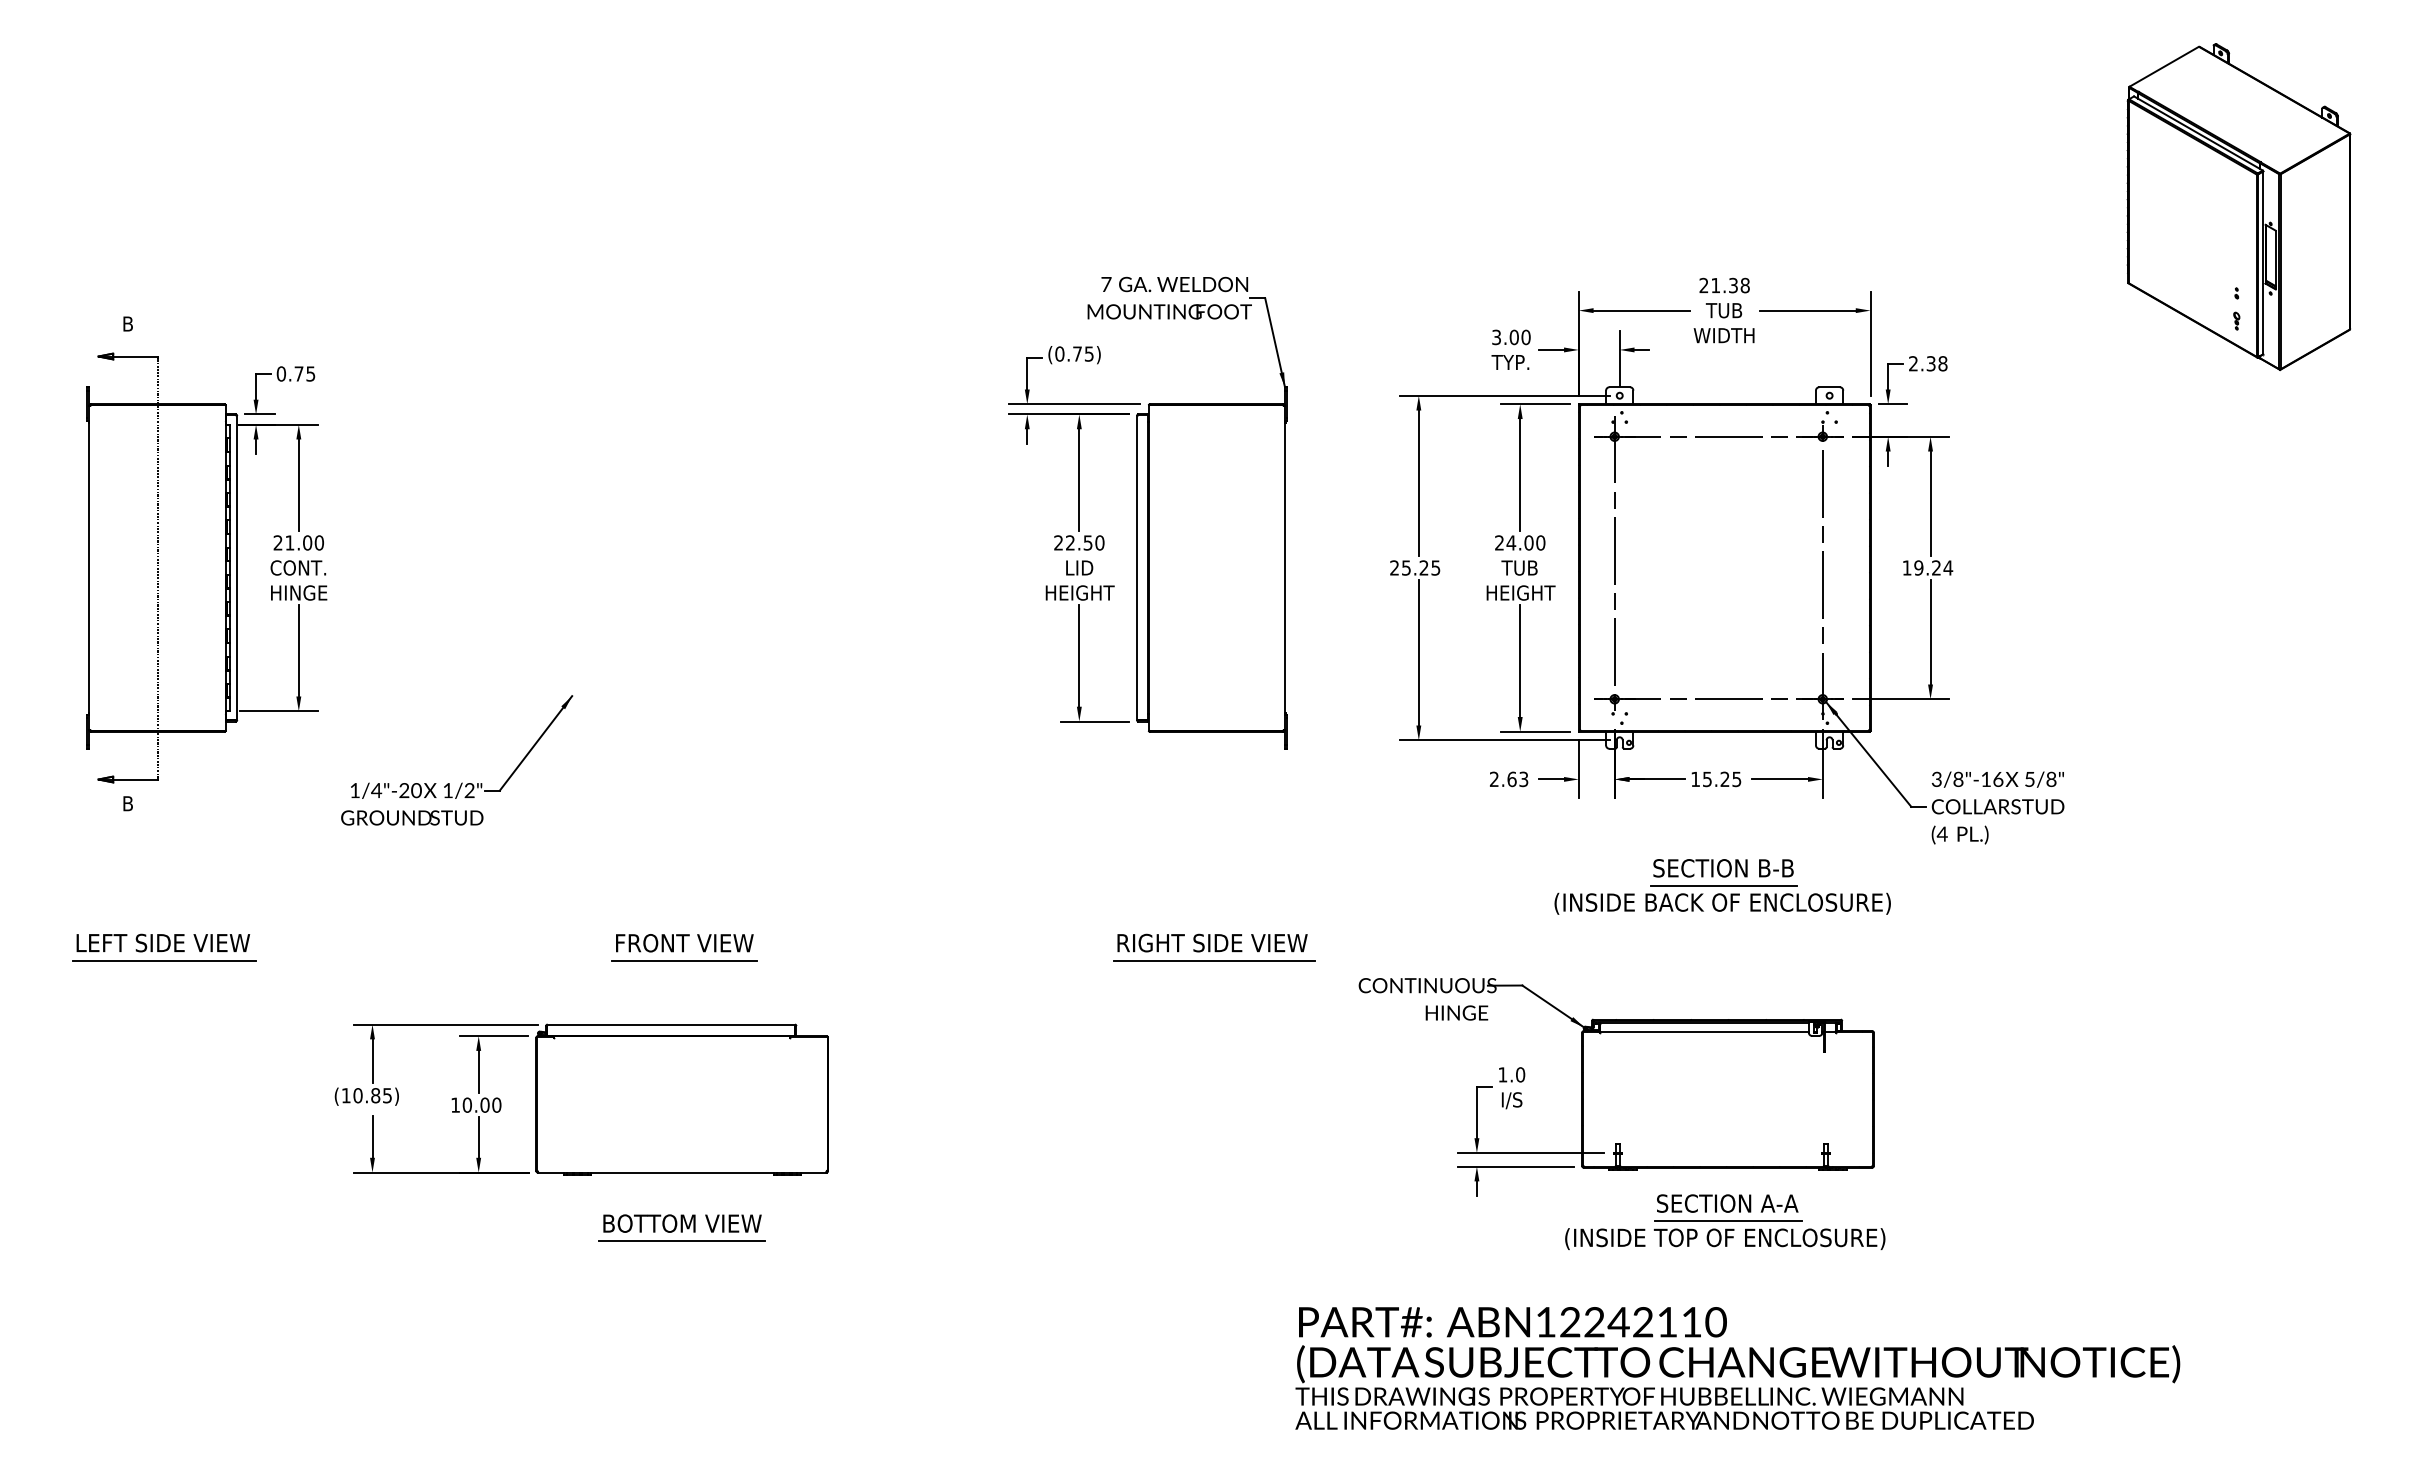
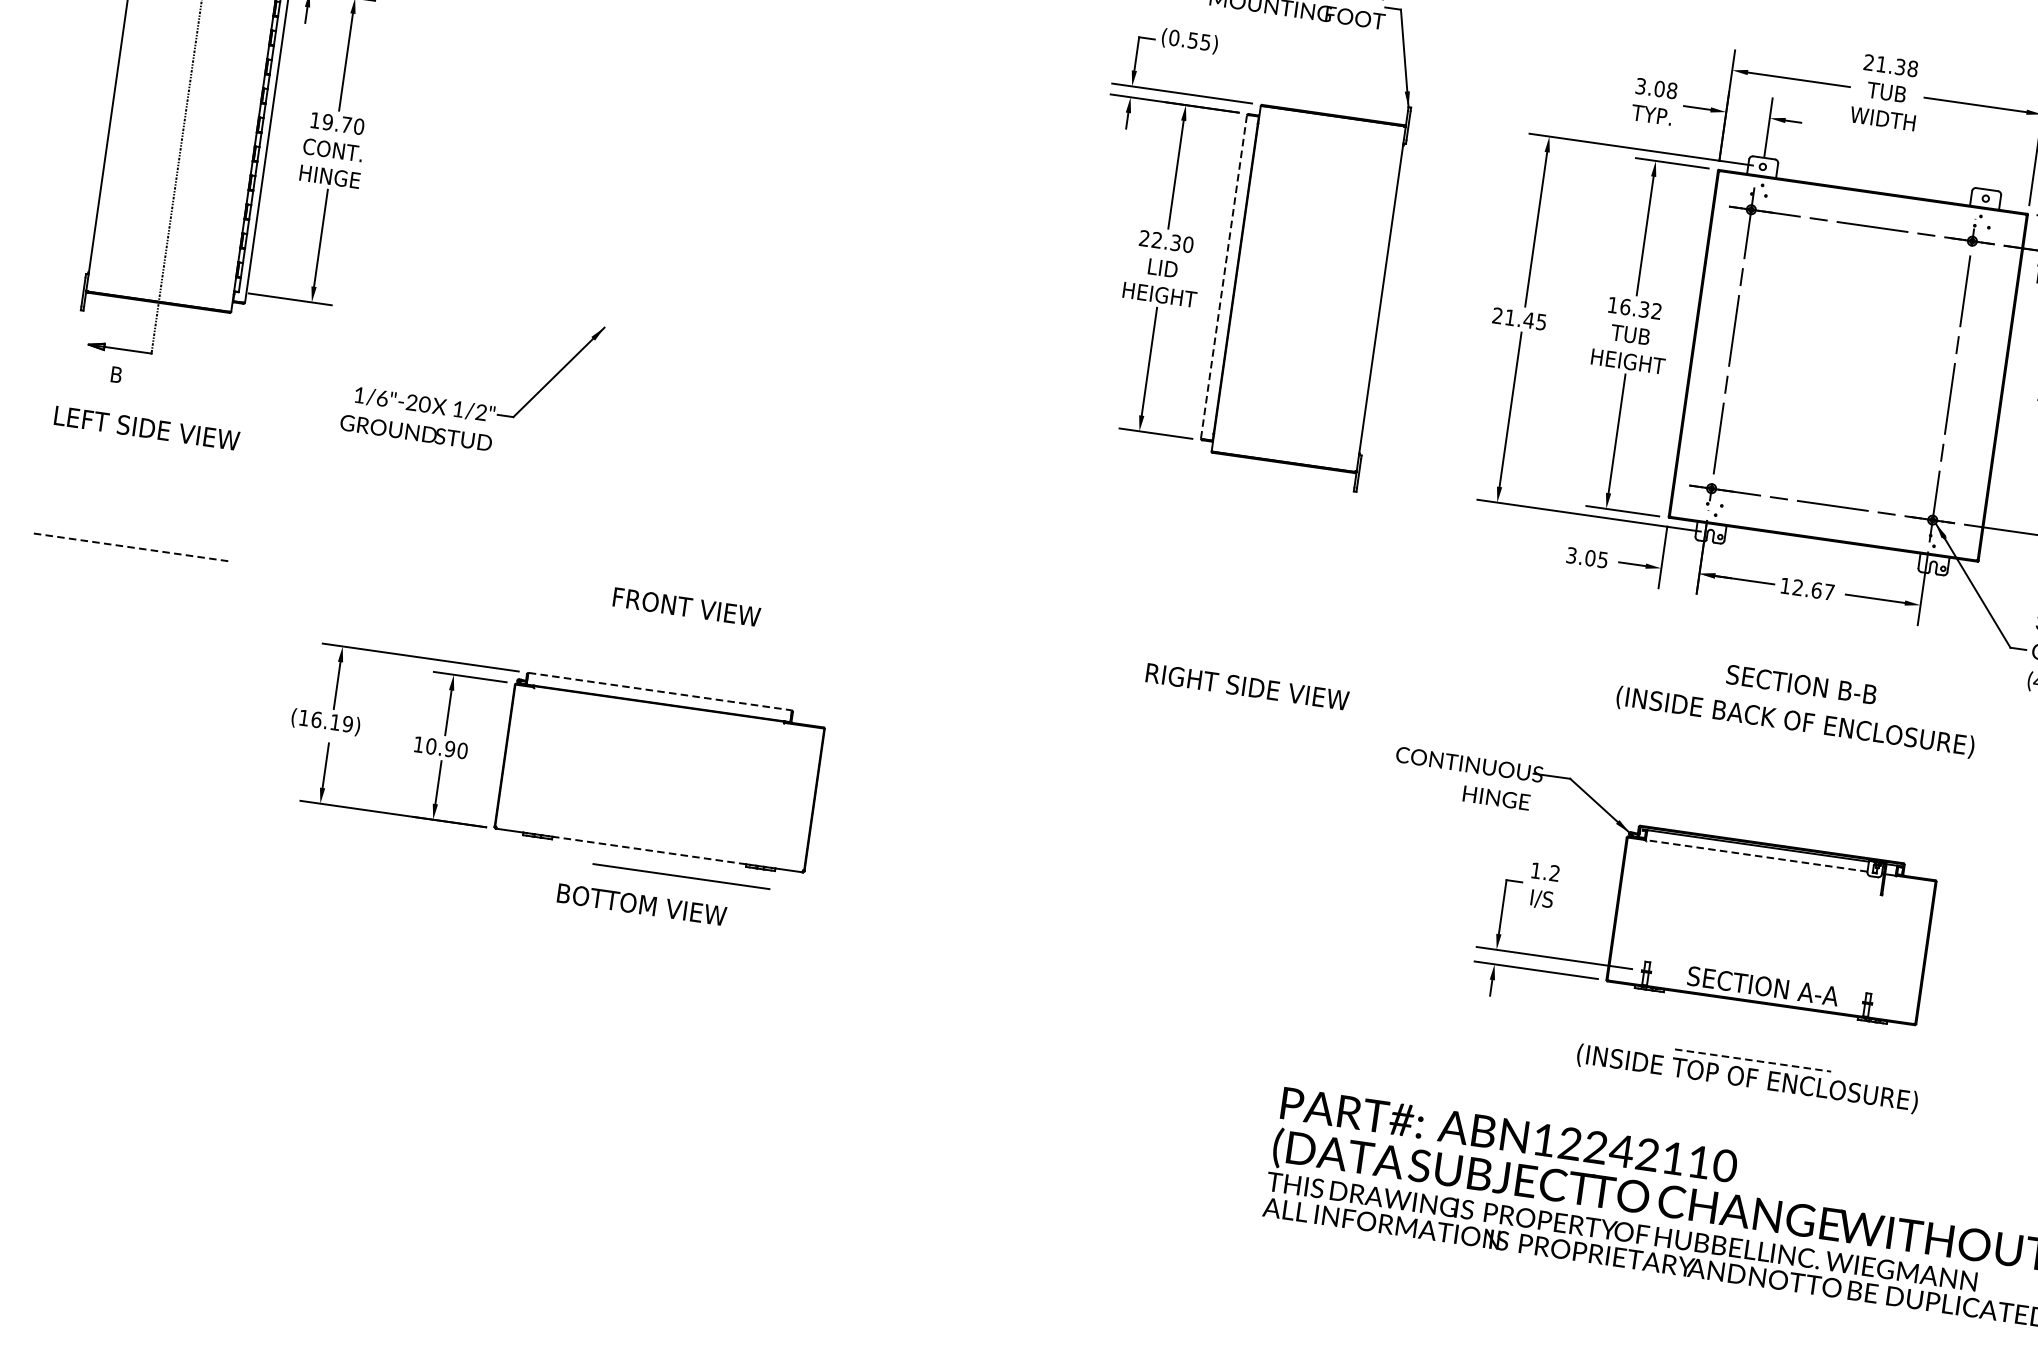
text: (1525, 337) -> (1671, 90), 3.00 -> 3.08
text: (1077, 353) -> (1193, 40), (0.75) -> (0.55)
text: (292, 542) -> (330, 122), 21.00 -> 19.70
text: (1088, 542) -> (1176, 242), 22.50 -> 22.30
text: (1520, 542) -> (1635, 307), 24.00 -> 16.32
line: (1137, 567) -> (1224, 276), solid -> dashed
text: (1415, 567) -> (1519, 318), 25.25 -> 21.45
text: (1509, 779) -> (1587, 557), 2.63 -> 3.05
text: (1722, 779) -> (1814, 590), 15.25 -> 12.67
text: (376, 790) -> (382, 398), 1/4"-20 -> 1/6"-20
line: (1723, 886) -> (1798, 704), removed
text: (163, 942) -> (147, 427), moved
line: (164, 960) -> (131, 546), solid -> dashed
line: (1214, 960) -> (1246, 705), removed
line: (684, 961) -> (683, 626), removed
line: (671, 1024) -> (660, 691), solid -> dashed
line: (1703, 1032) -> (1755, 856), solid -> dashed
text: (1520, 1074) -> (1554, 873), 1.0 -> 1.2
text: (372, 1095) -> (332, 721), (10.85) -> (16.19)
text: (484, 1104) -> (449, 748), 10.00 -> 10.90
line: (681, 1172) -> (648, 850), solid -> dashed
text: (1727, 1203) -> (1763, 986), moved
line: (1728, 1221) -> (1753, 1060), solid -> dashed
line: (681, 1240) -> (680, 875), moved

